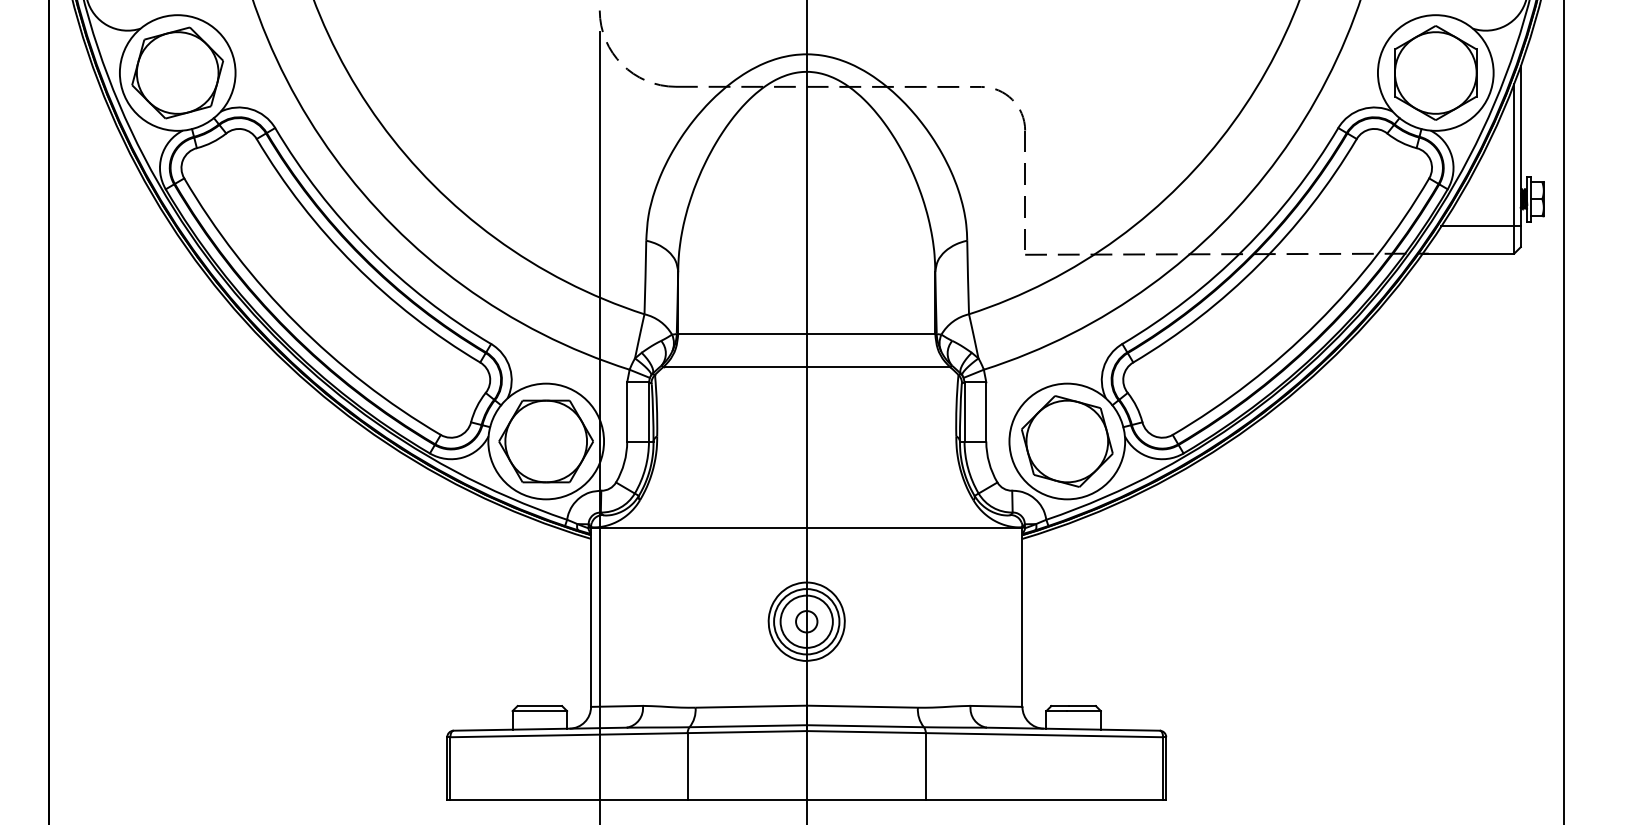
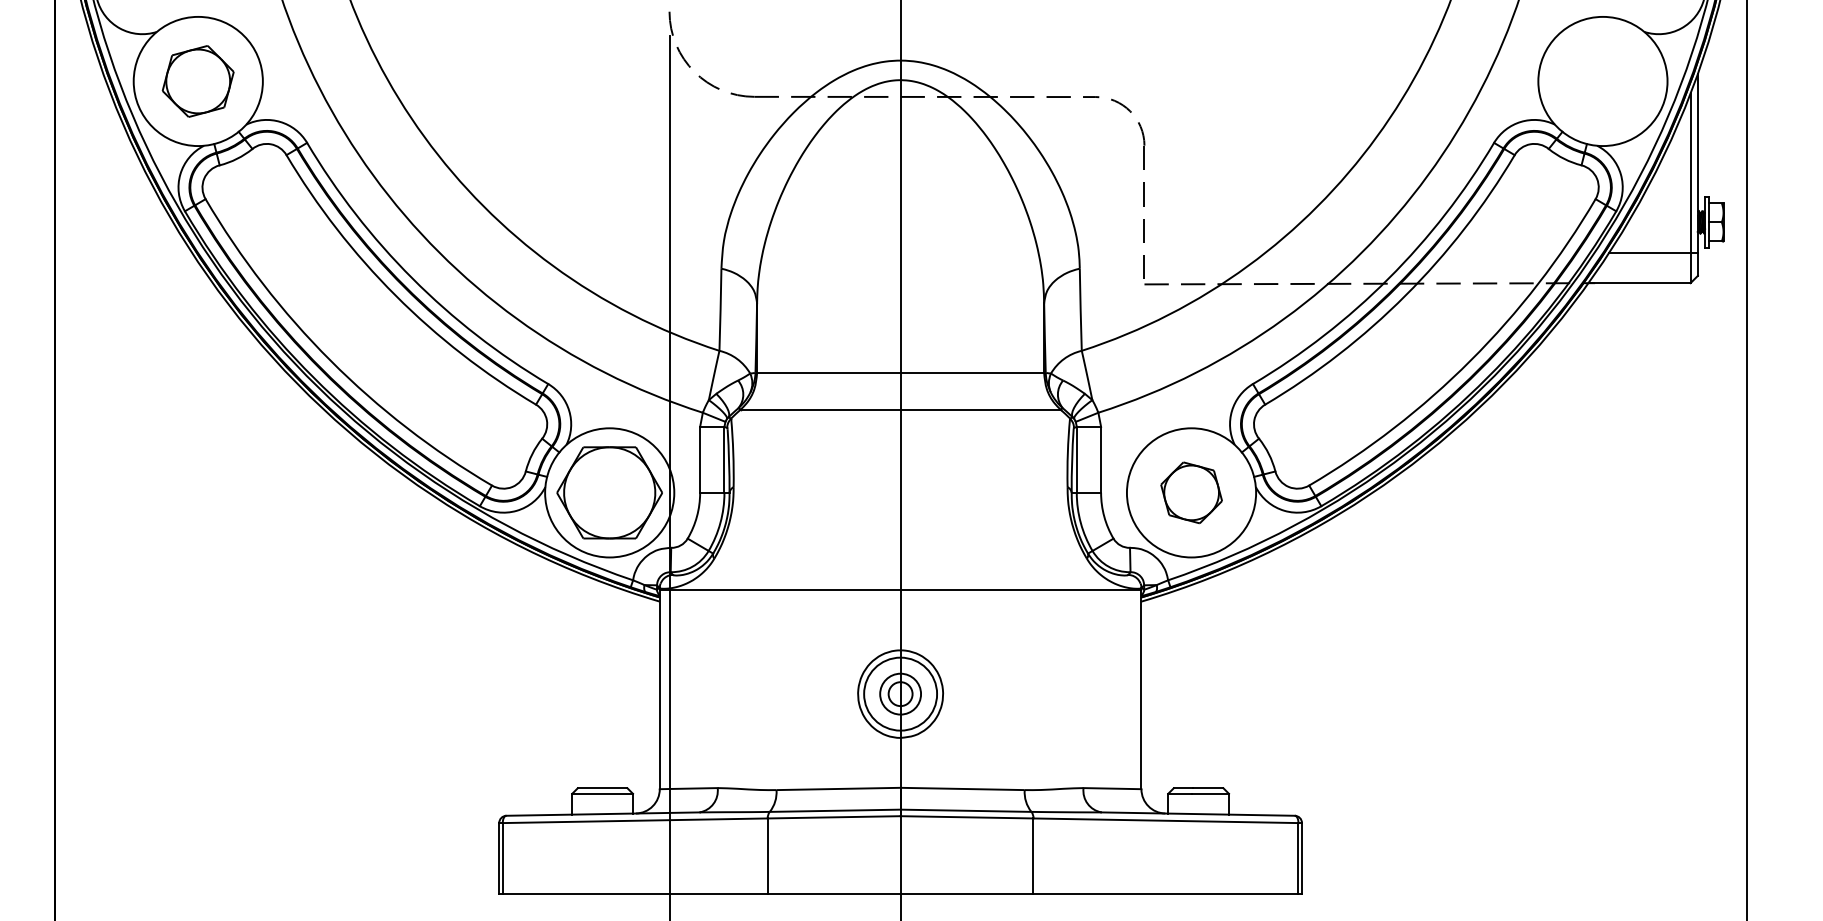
part: (177, 72) -> (198, 80), size x0.7
part: (1435, 72) -> (1602, 80), removed
part: (1067, 441) -> (1191, 492), size x0.6
circle: (806, 621) -> (900, 693), size x0.7

